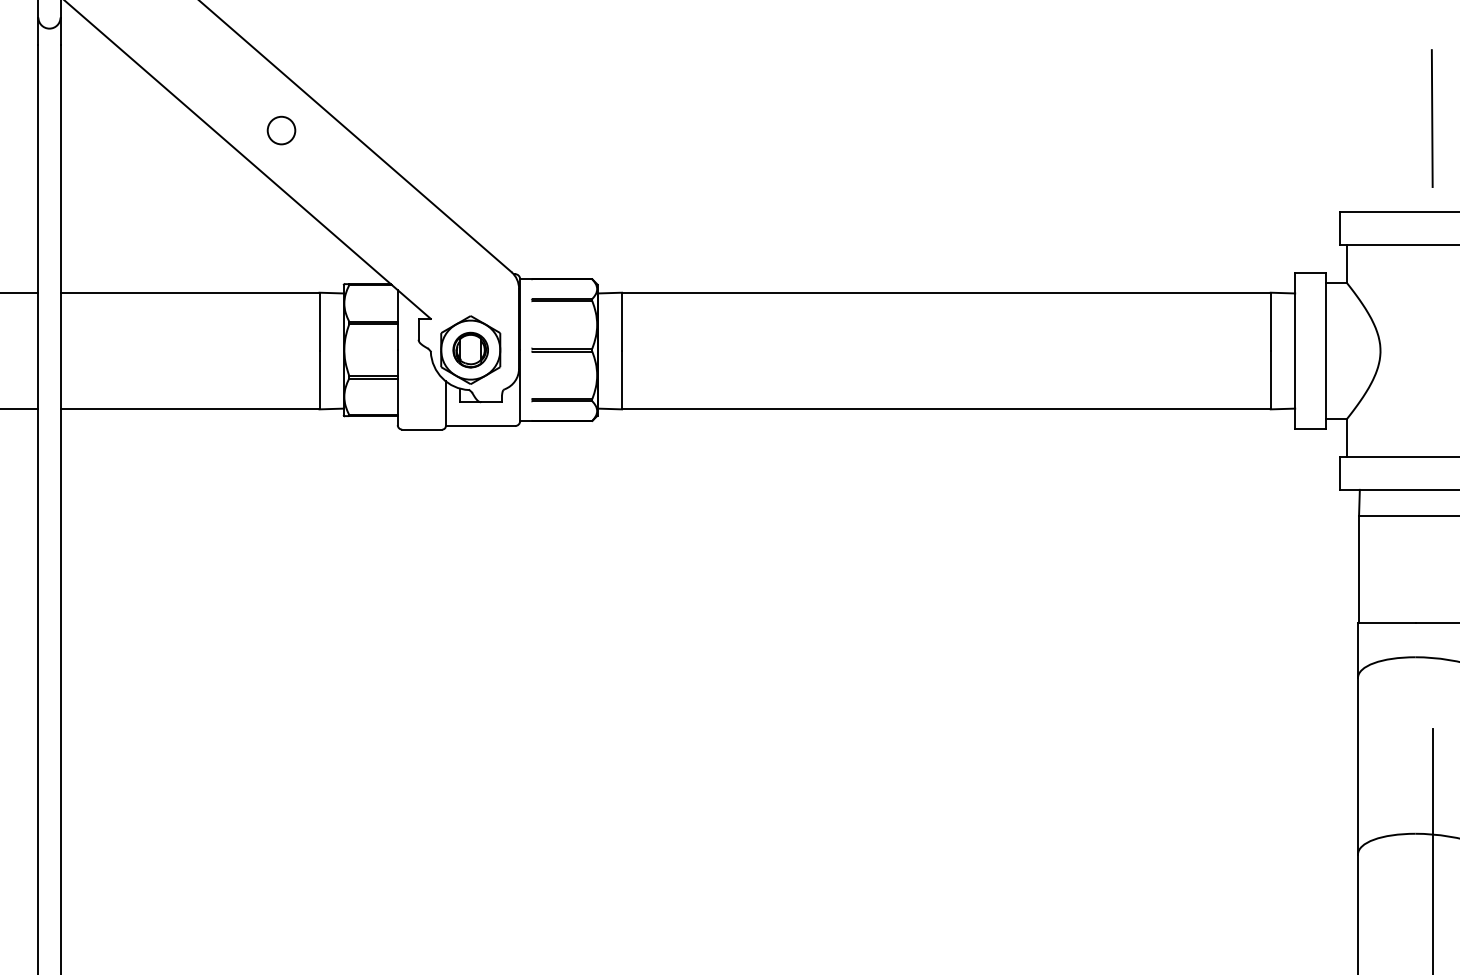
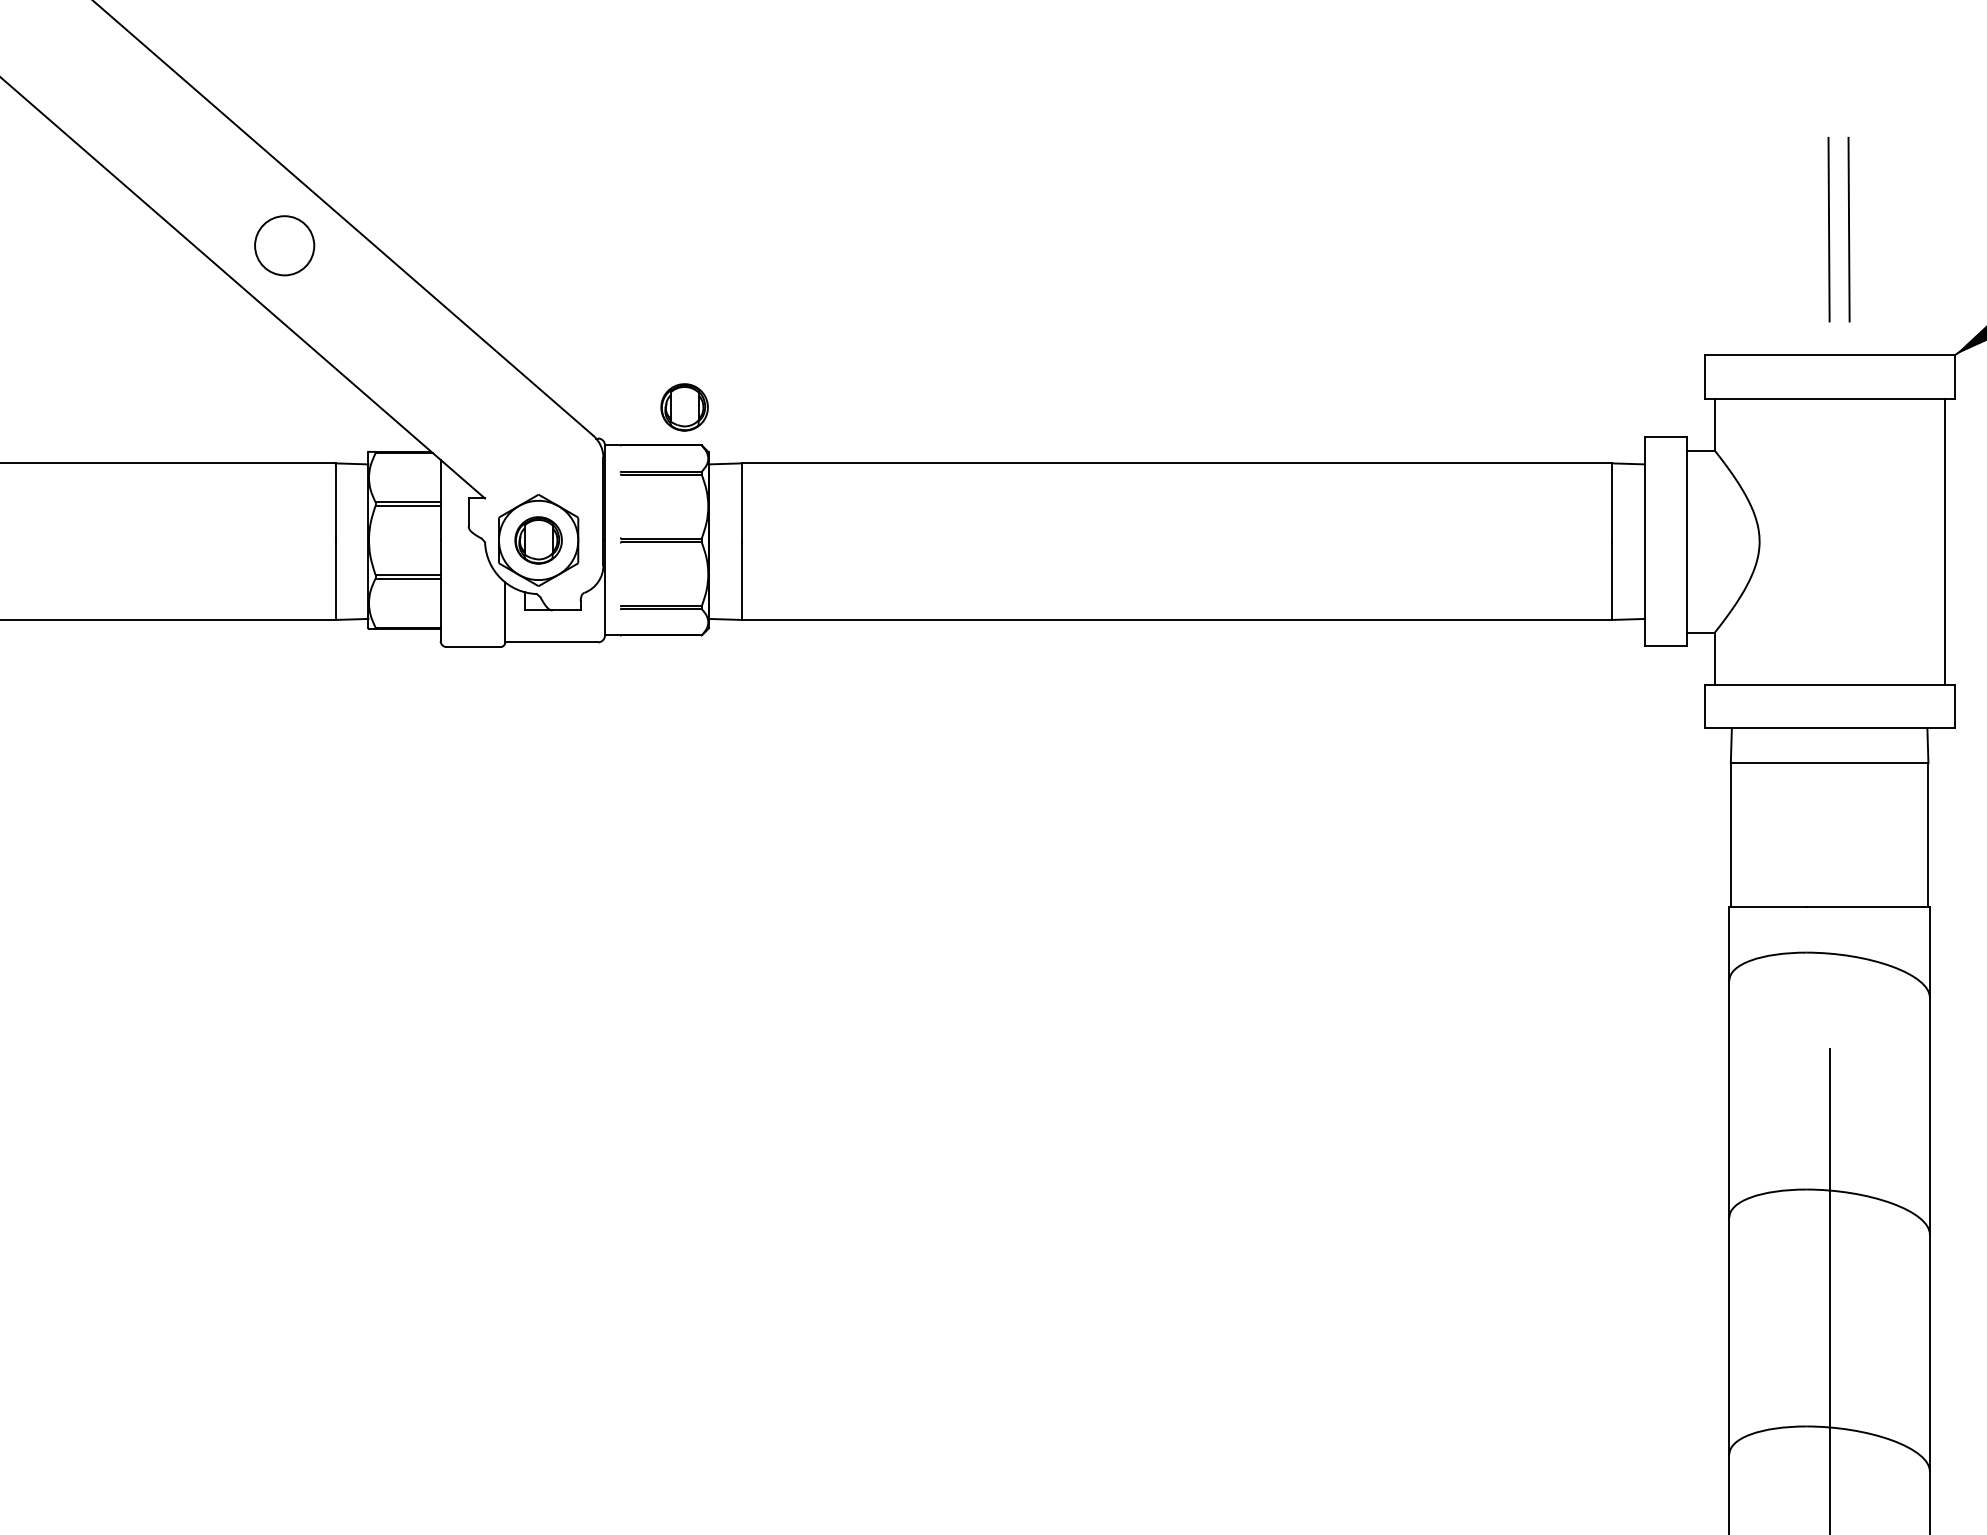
line: (1446, 118) -> (1848, 229), added
circle: (281, 130) -> (284, 245), size x1.6
part: (579, 251) -> (684, 407), added

